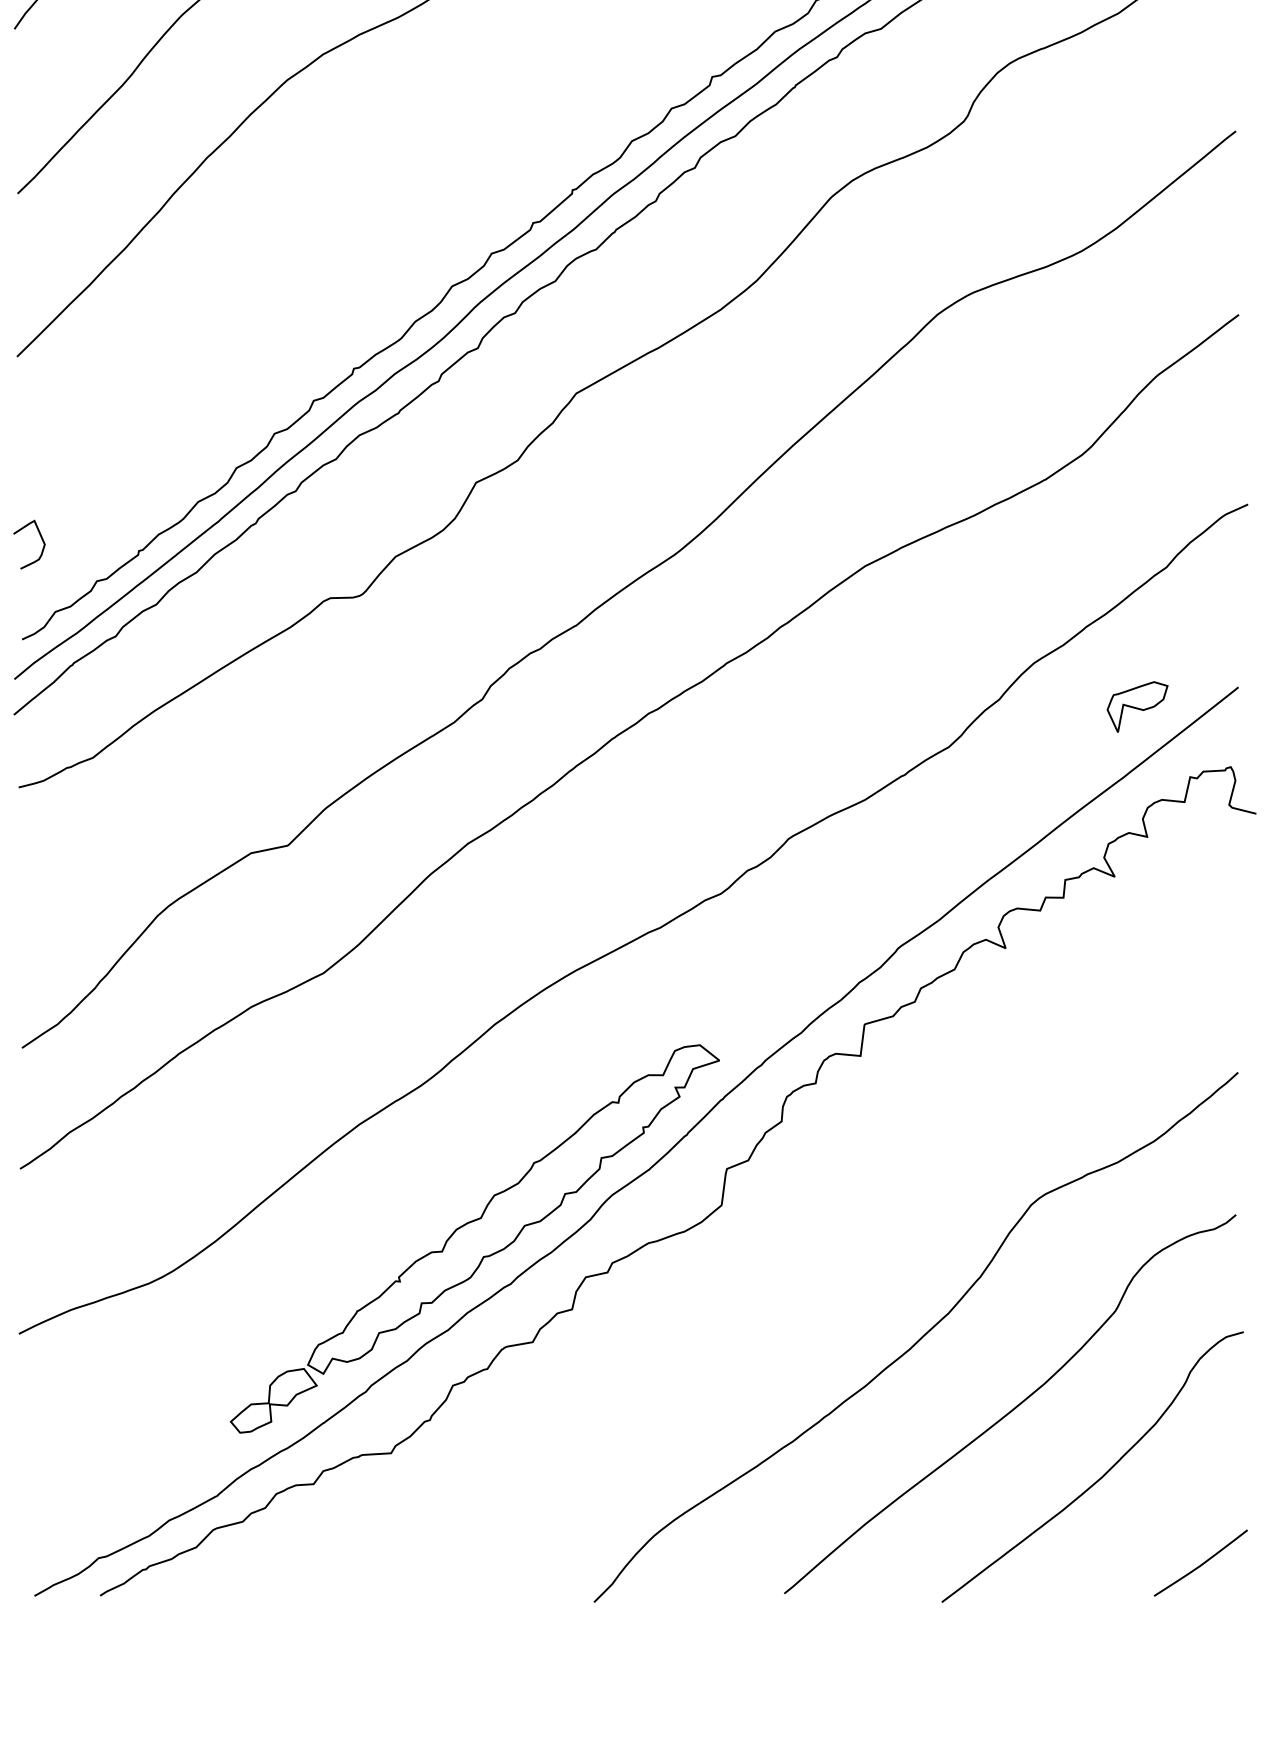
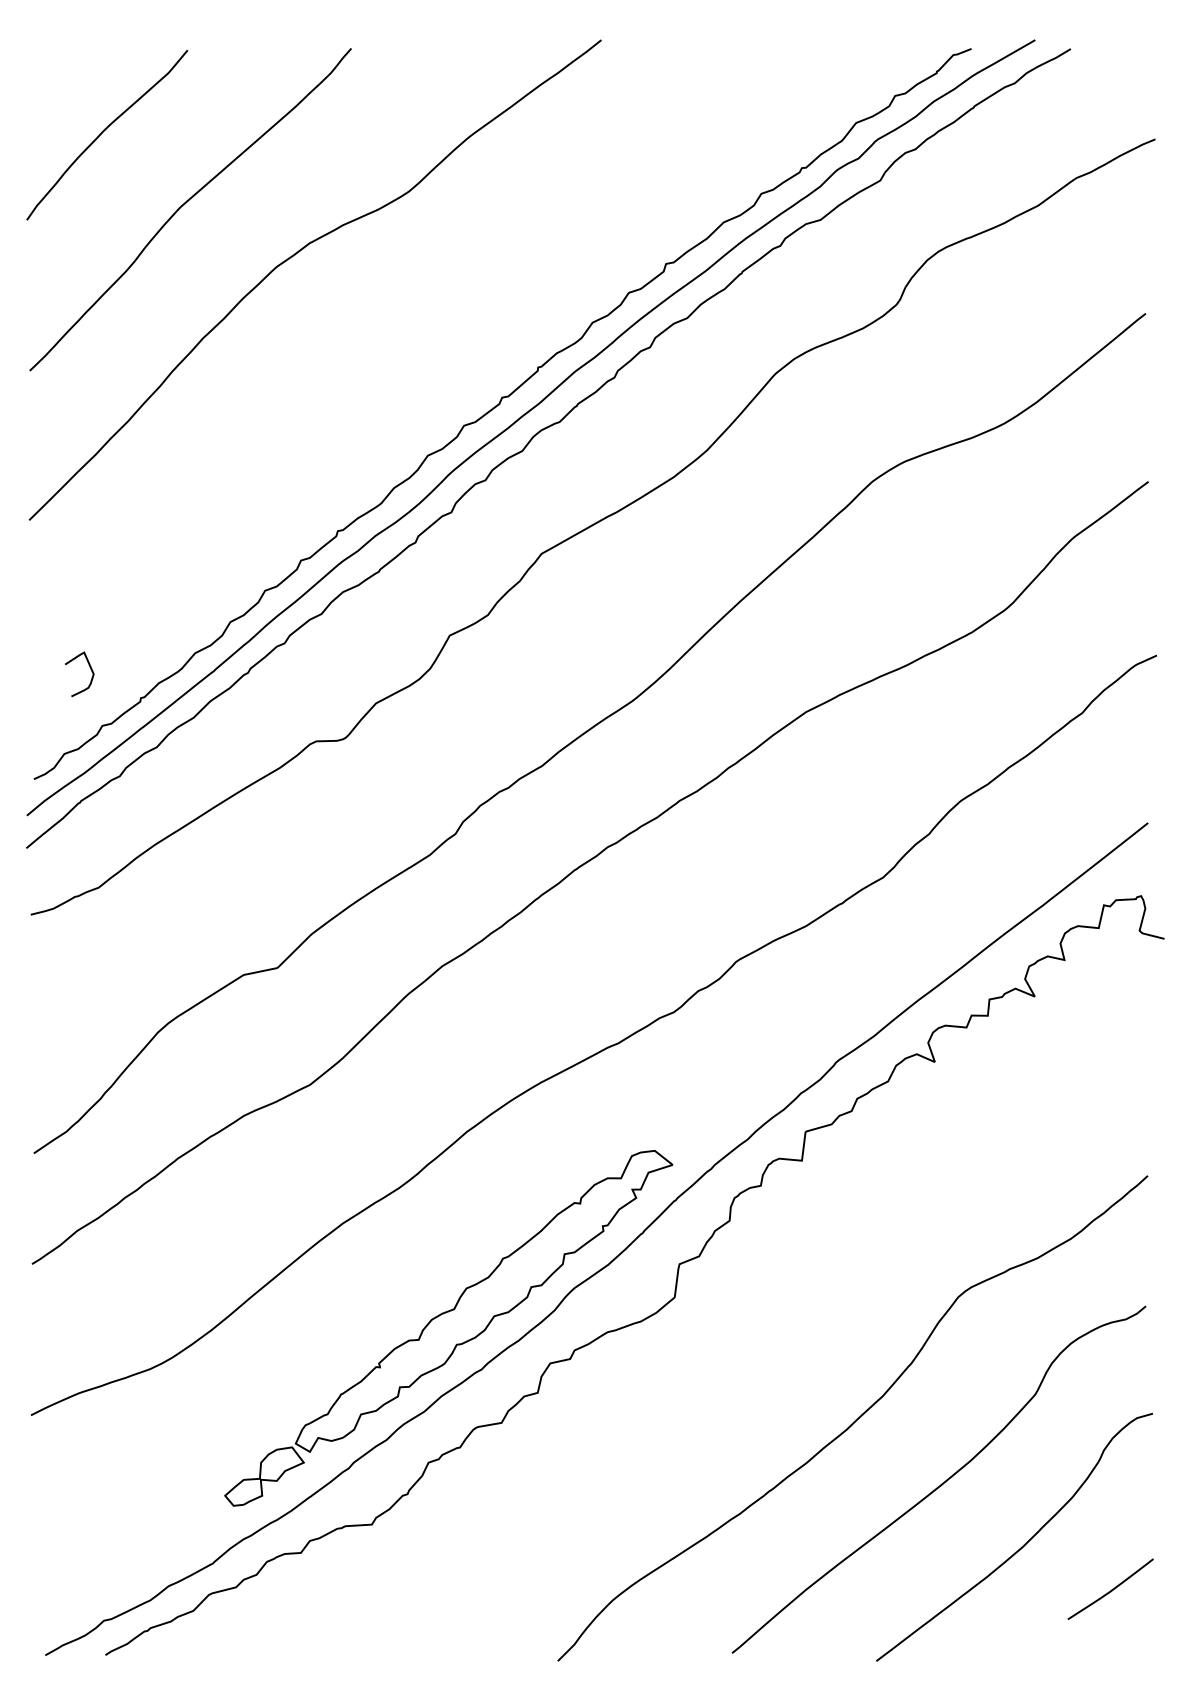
curve: (41, 539) -> (90, 669), moved
part: (1137, 706) -> (1055, 840), removed
curve: (1201, 1563) -> (1111, 1589), moved

